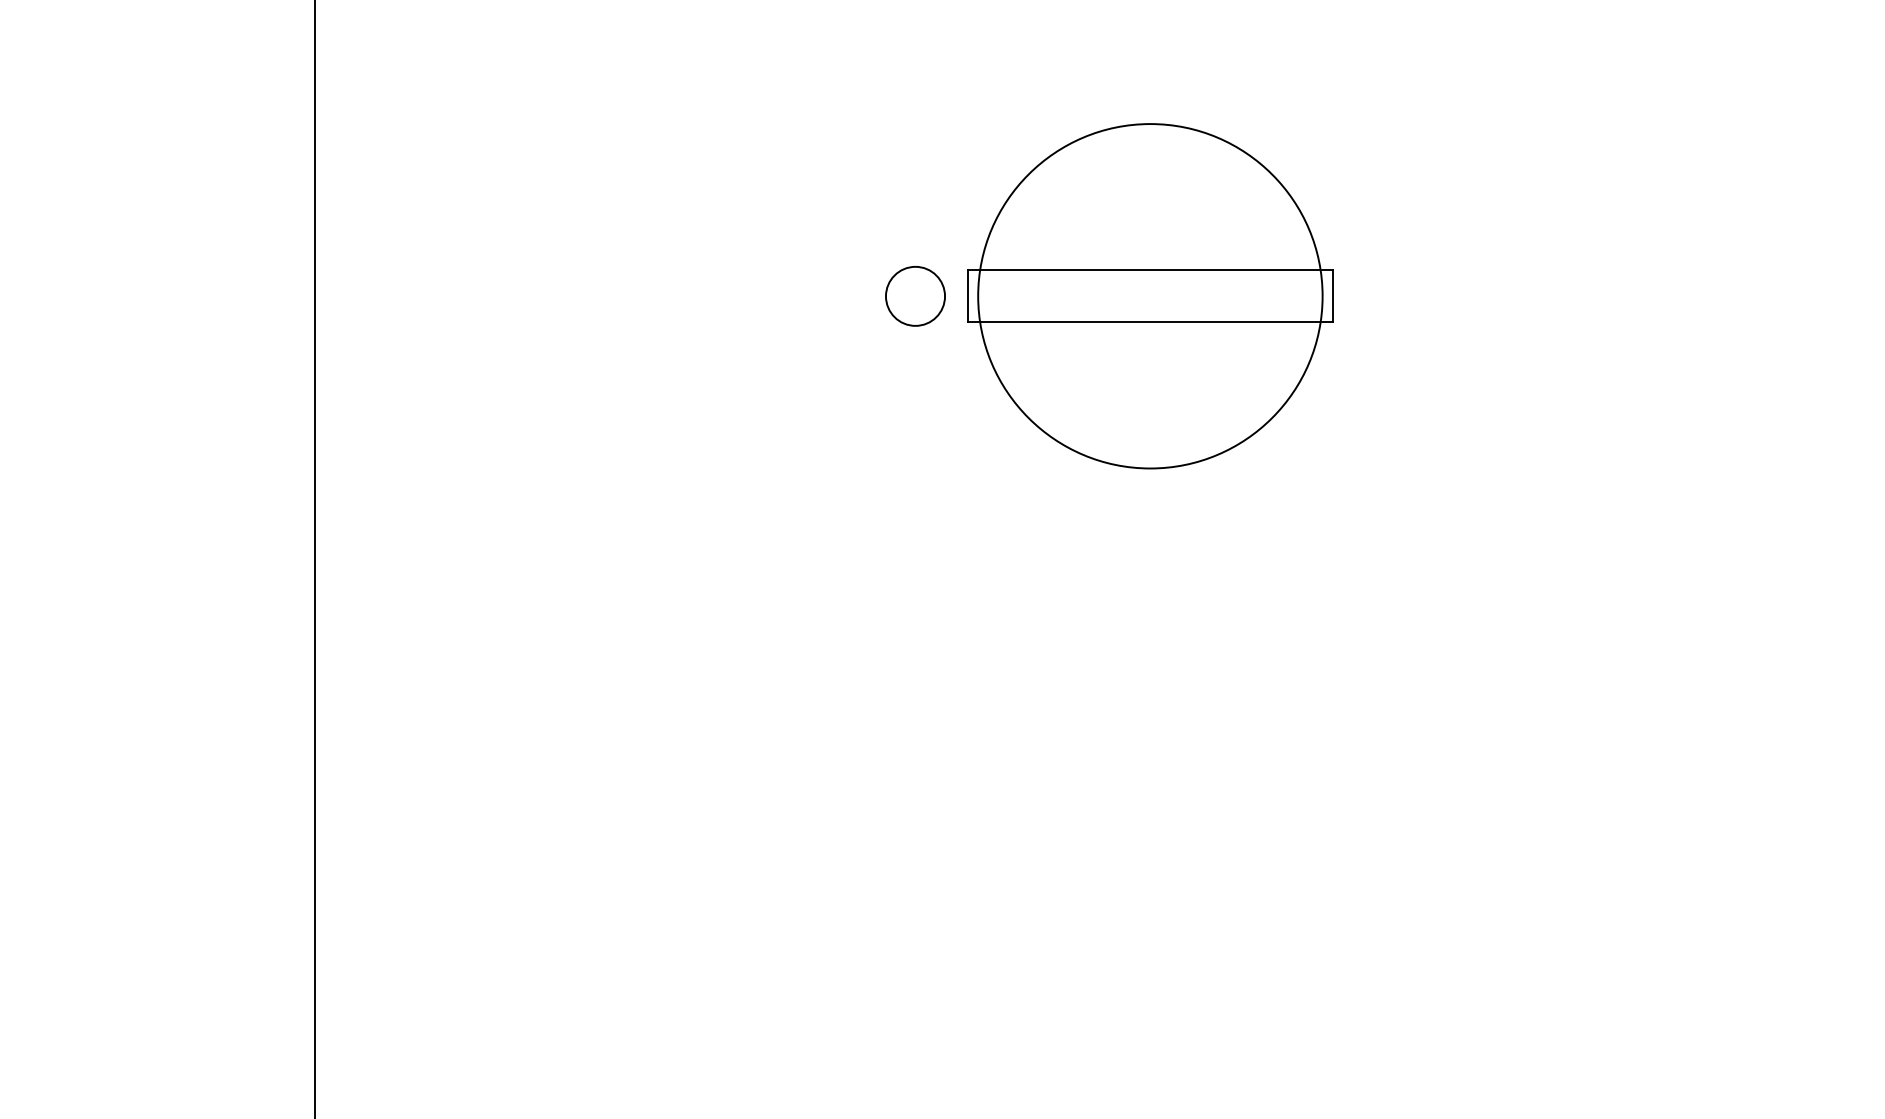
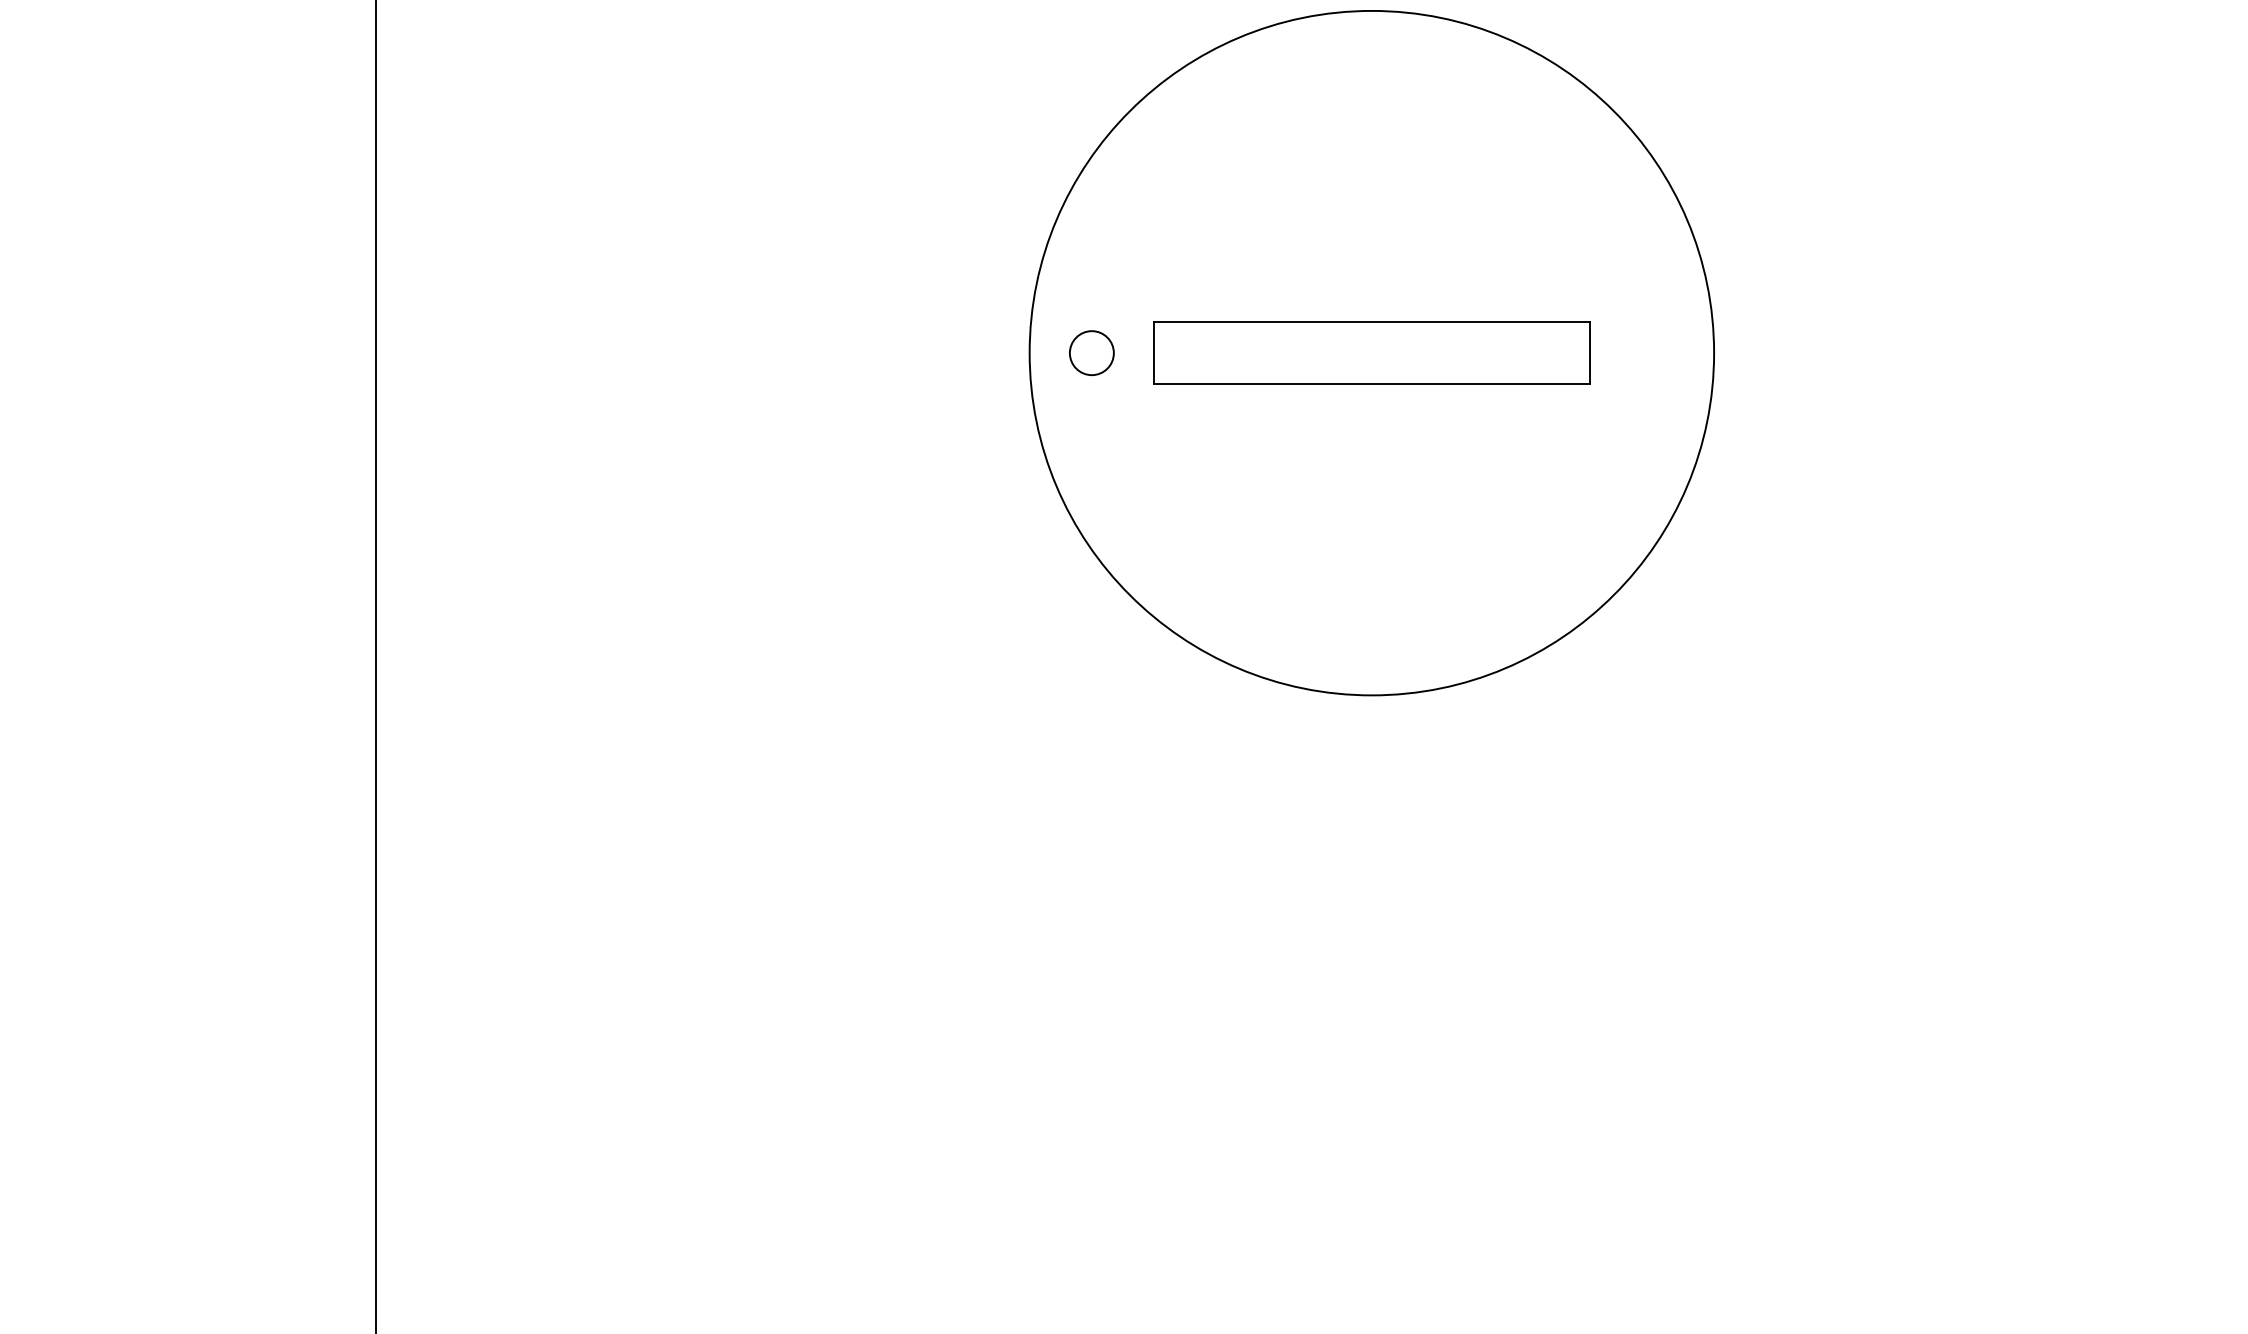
circle: (915, 295) -> (1091, 352), size x0.62
circle: (1150, 295) -> (1371, 352), size x1.67

